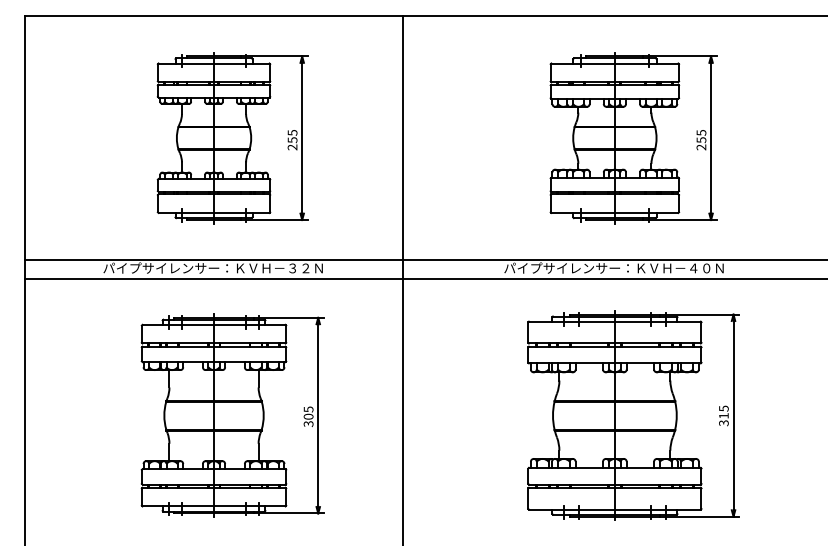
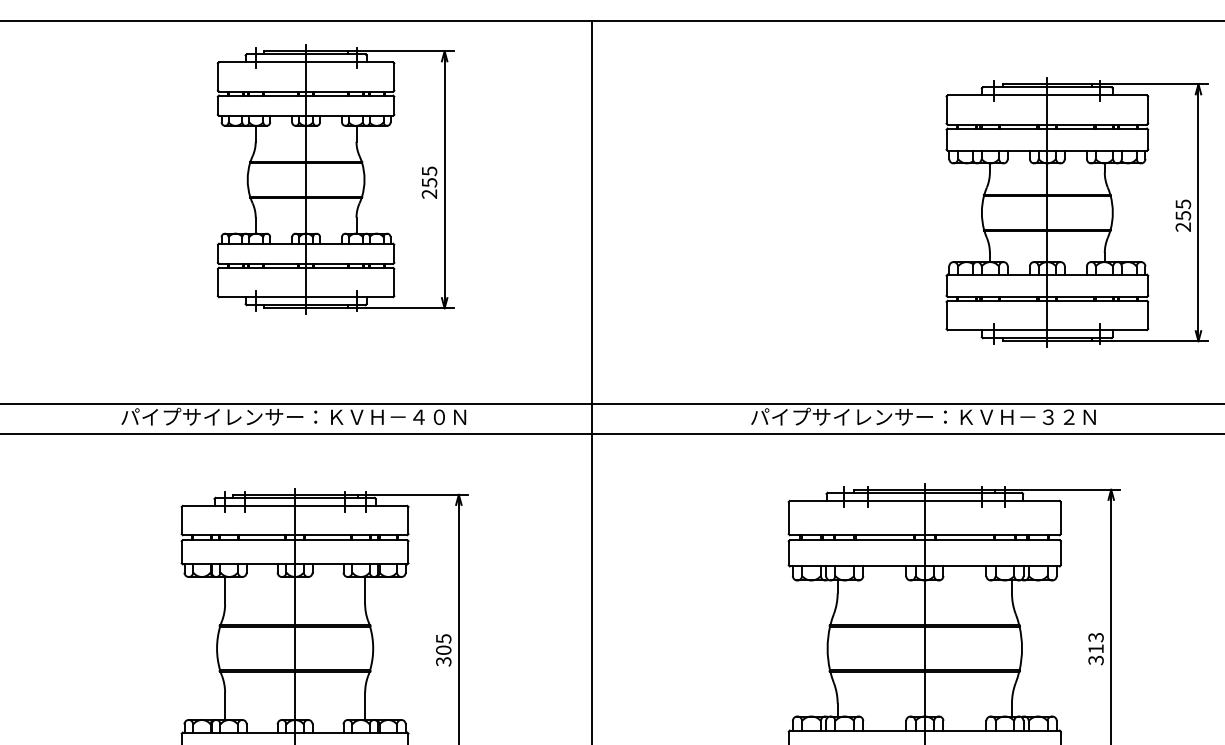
part: (232, 138) -> (335, 180), moved
part: (633, 138) -> (1076, 213), moved
text: (299, 268) -> (429, 417), パイプサイレンサー：ＫＶＨ－３２Ｎ -> パイプサイレンサー：ＫＶＨ－４０Ｎ
text: (700, 268) -> (1059, 417), パイプサイレンサー：ＫＶＨ－４０Ｎ -> パイプサイレンサー：ＫＶＨ－３２Ｎ
text: (723, 408) -> (1095, 637), 315 -> 313

